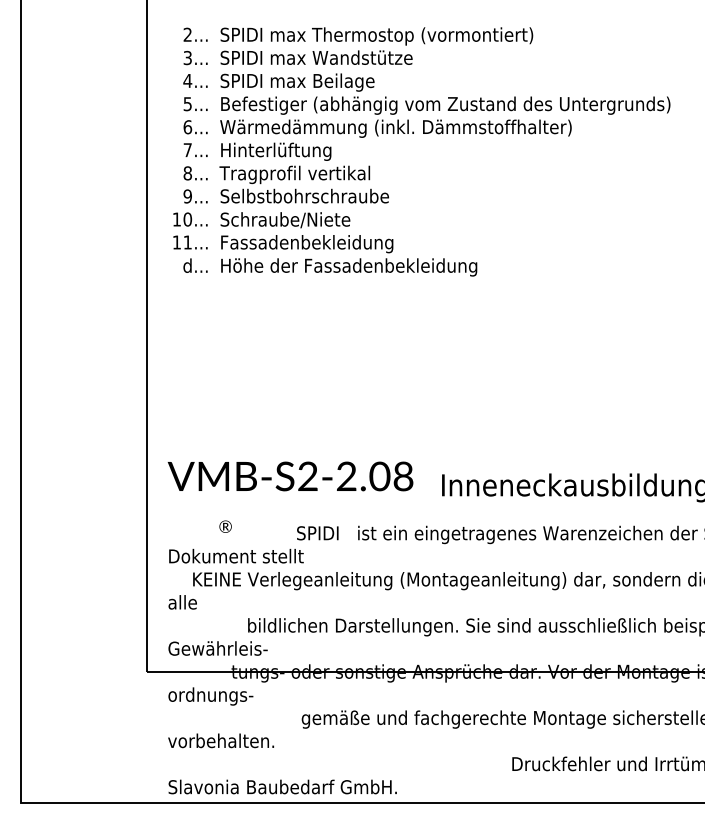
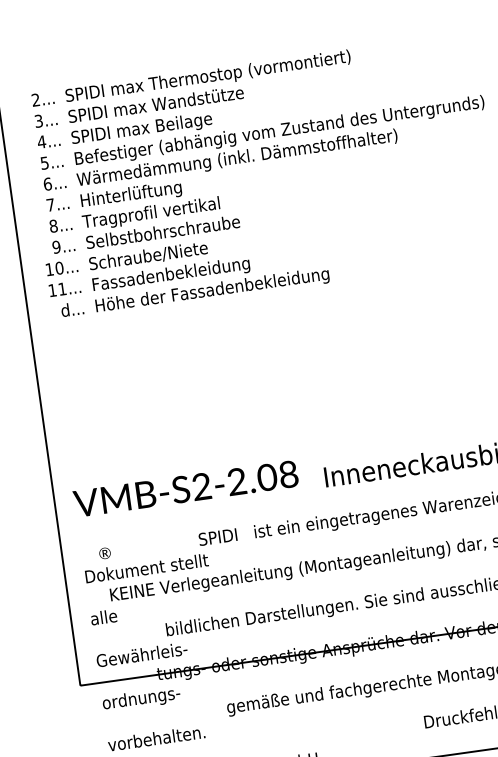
text: (225, 526) -> (104, 553), moved

